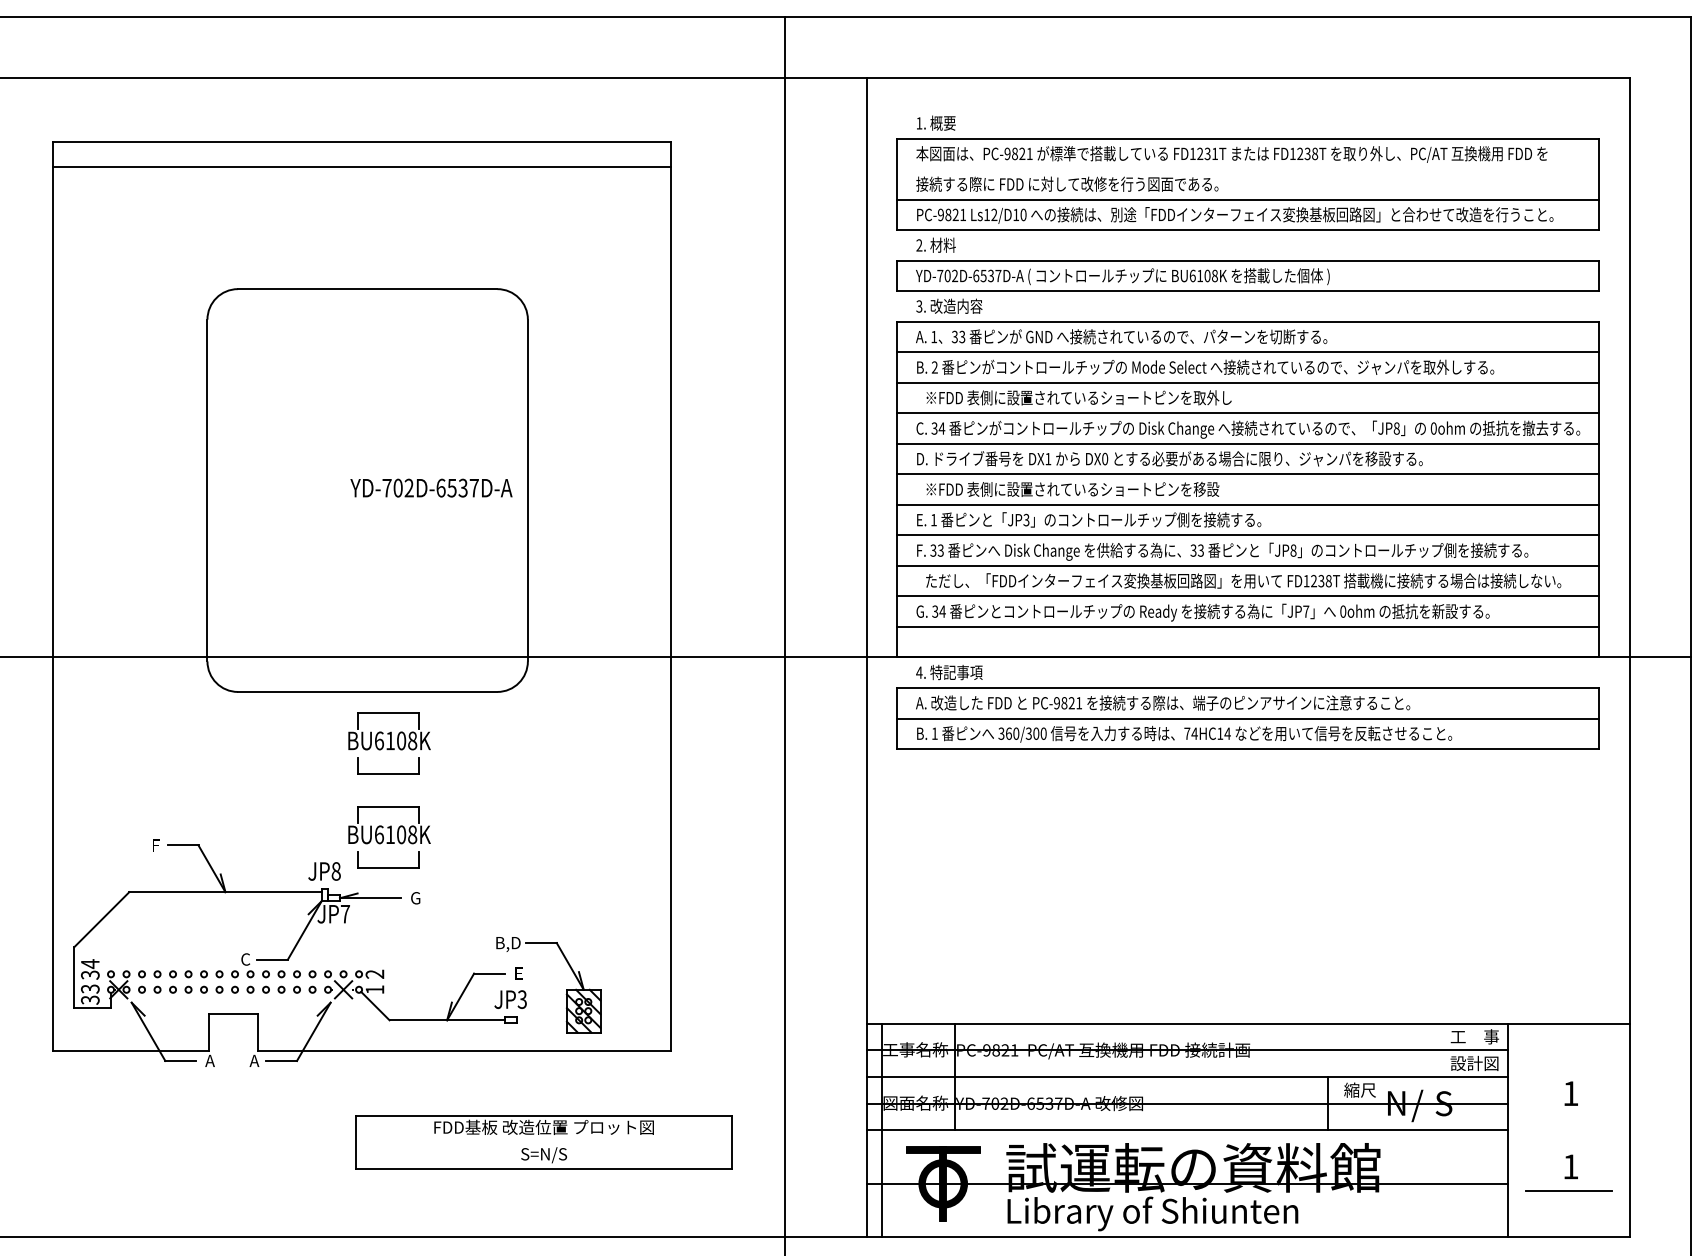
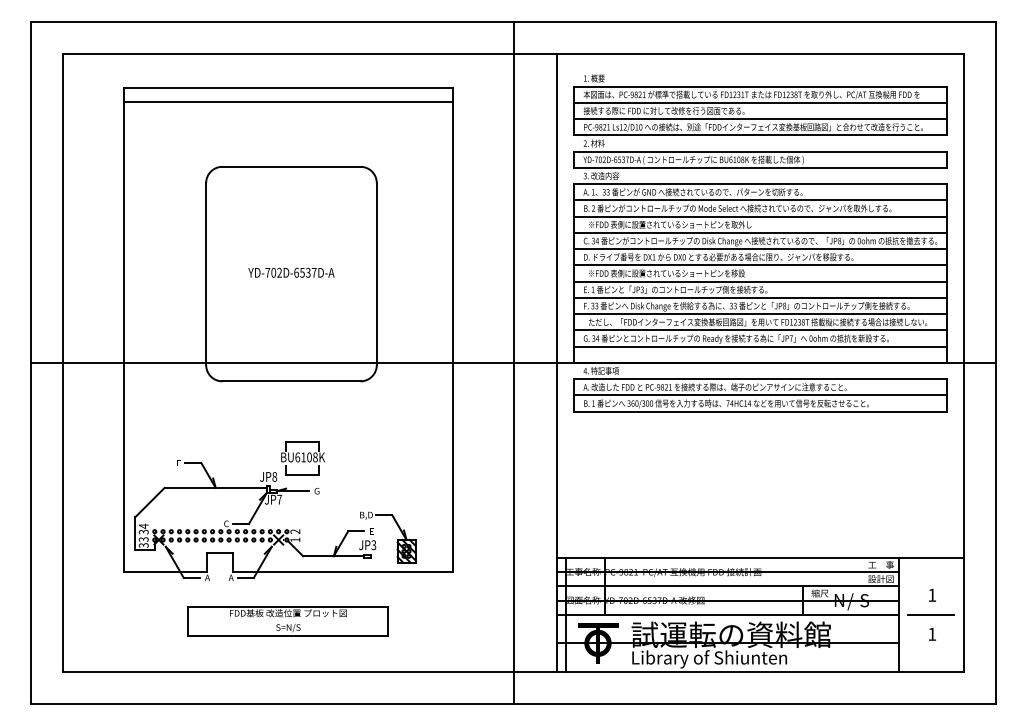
line: (1248, 168) -> (760, 102), added
text: (431, 487) -> (291, 272), moved
part: (388, 742) -> (302, 408), removed
part: (542, 1142) -> (287, 621), moved
line: (1567, 1189) -> (930, 614), moved

